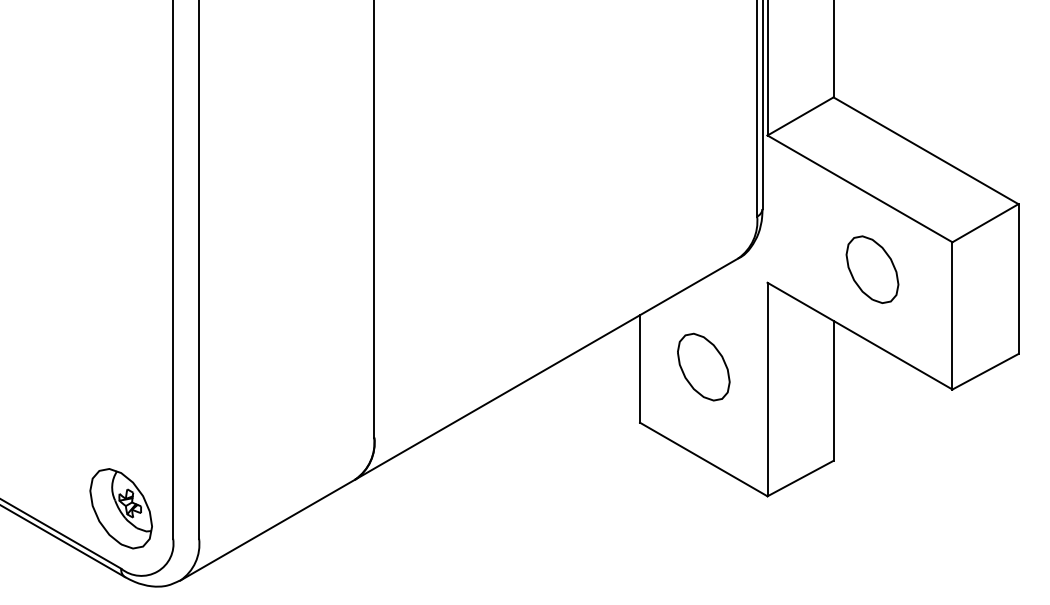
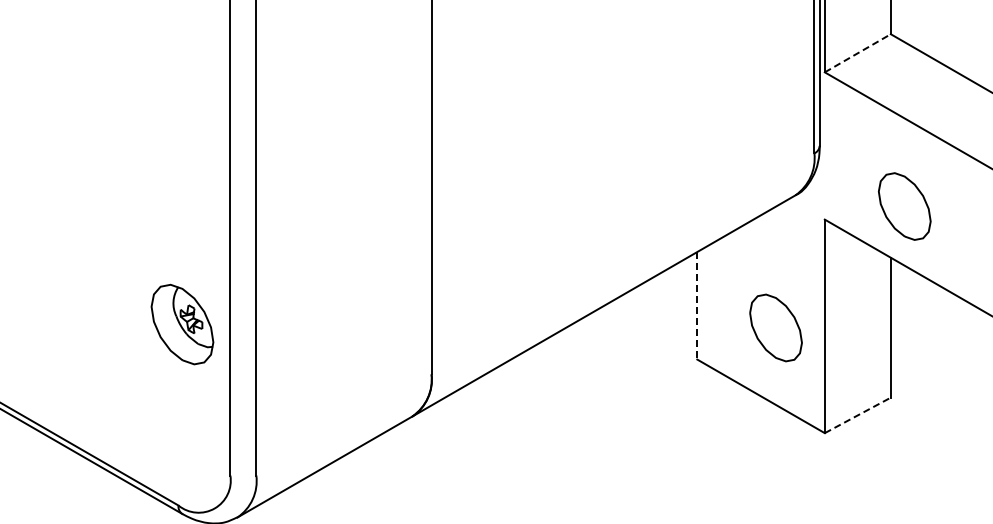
line: (800, 116) -> (857, 53), solid -> dashed
part: (872, 269) -> (904, 206), moved
part: (703, 366) -> (775, 327), moved
line: (640, 368) -> (697, 305), solid -> dashed
line: (801, 478) -> (858, 415), solid -> dashed
part: (120, 508) -> (181, 324), moved

